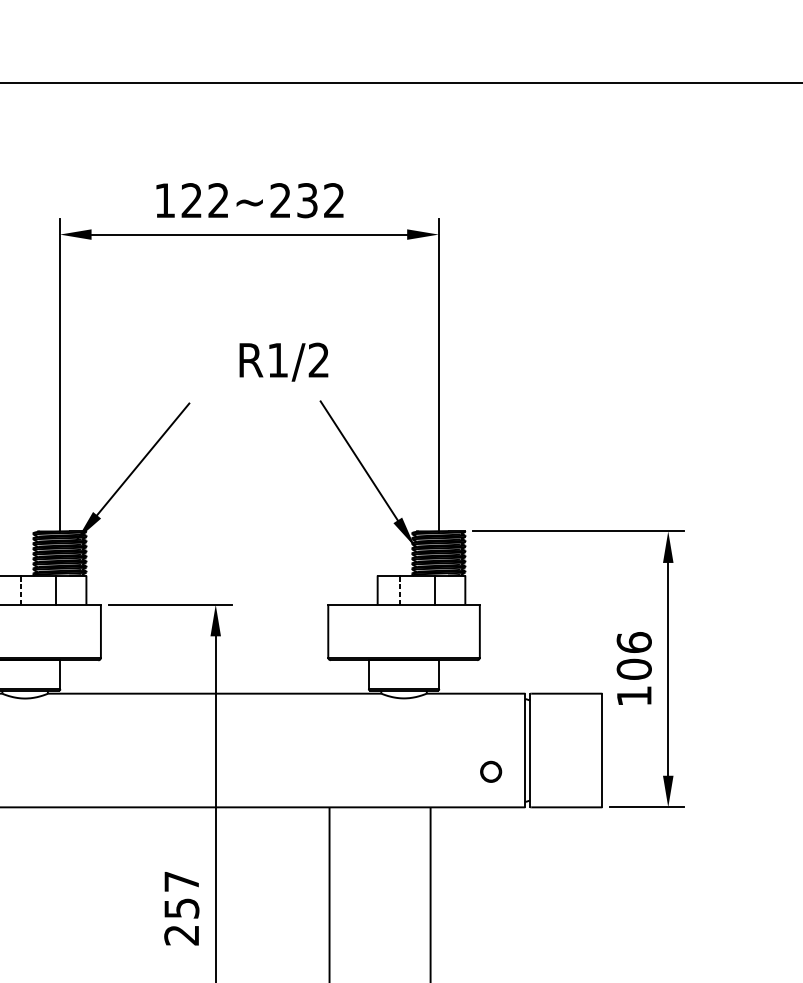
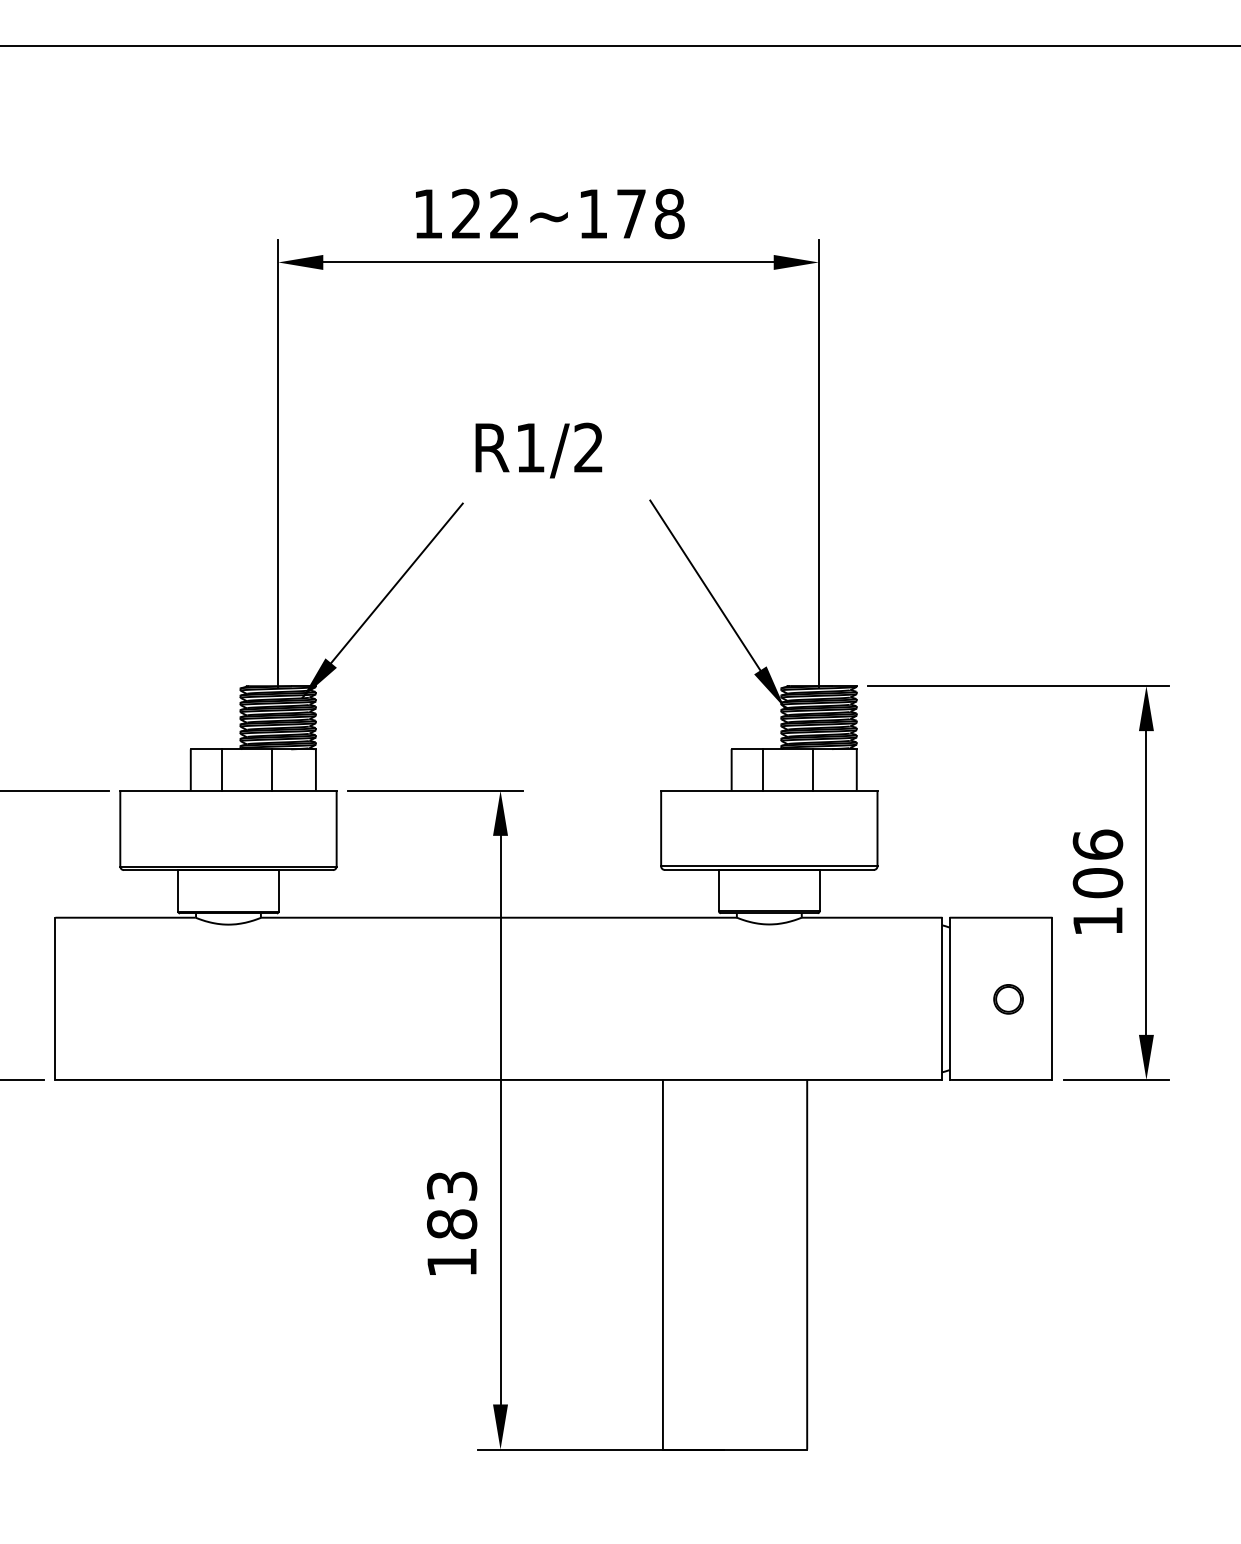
text: (307, 200) -> (631, 213), 122~232 -> 122~178
text: (283, 362) -> (538, 450), moved
line: (399, 589) -> (763, 769), dashed -> solid
line: (20, 590) -> (222, 770), dashed -> solid
part: (491, 771) -> (1008, 999), moved
text: (181, 908) -> (451, 1224), 257 -> 183

